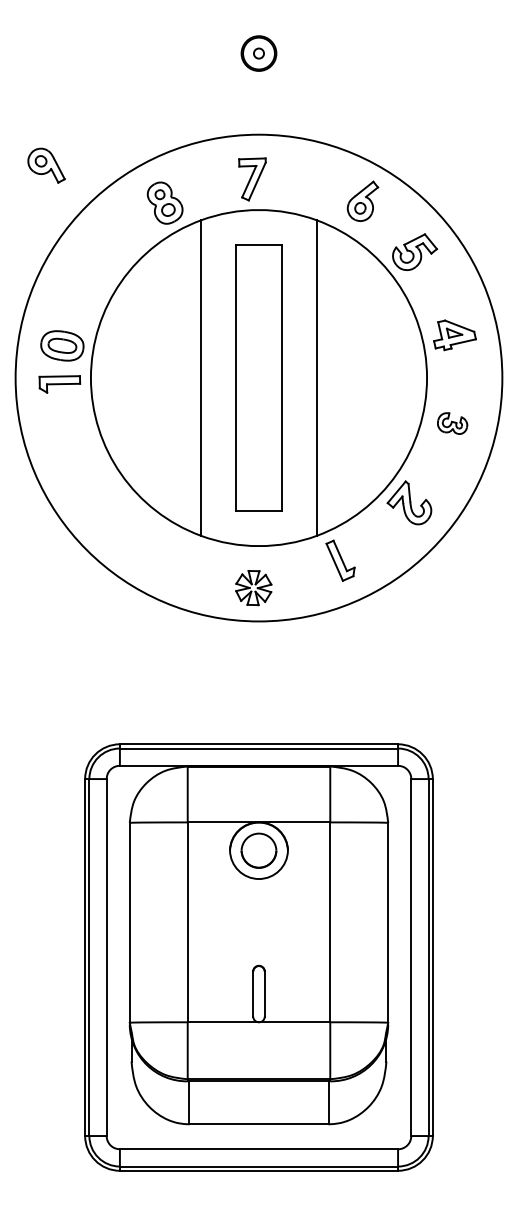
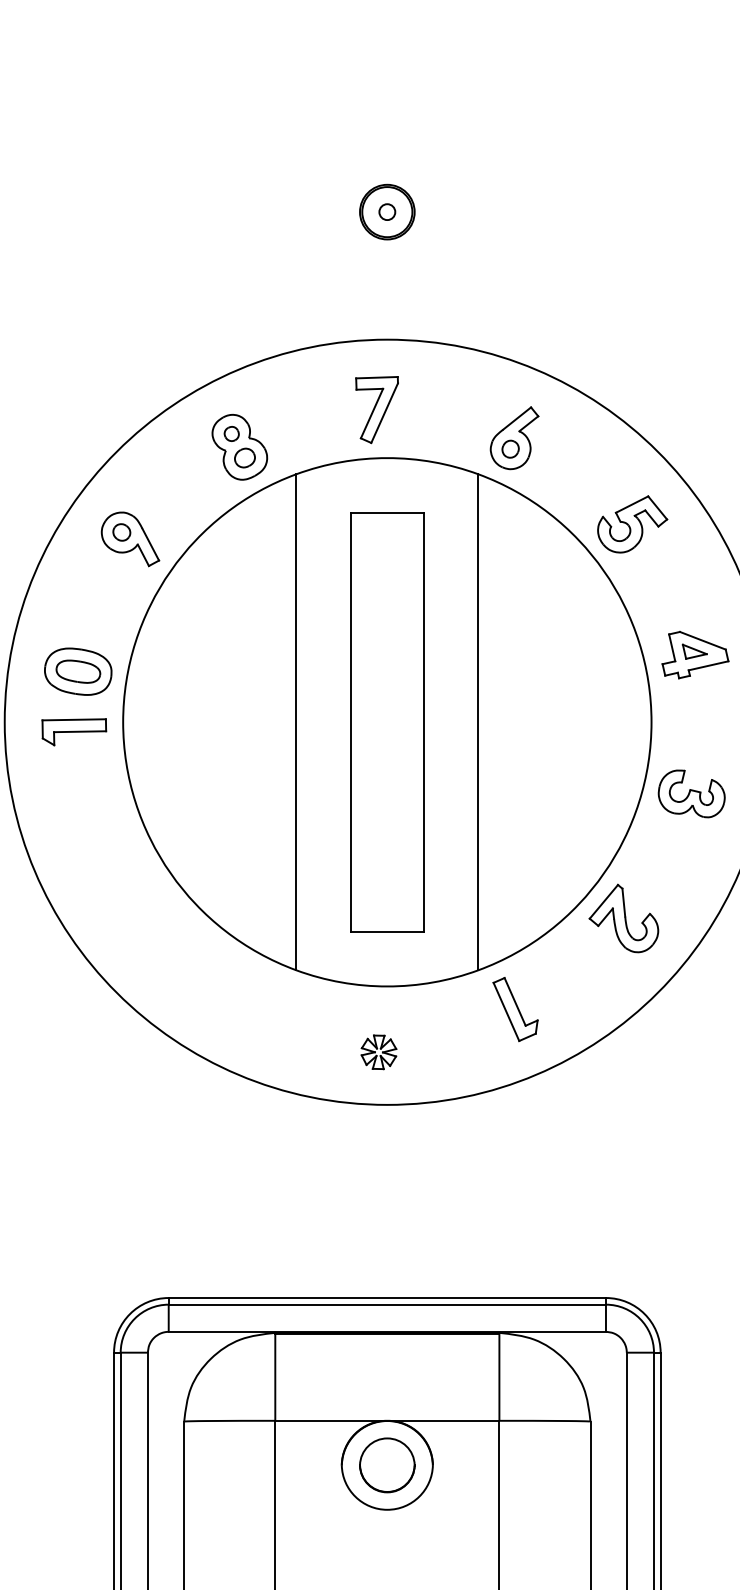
part: (46, 165) -> (130, 538), moved
part: (362, 200) -> (513, 436), moved
part: (452, 423) -> (691, 793), size x1.43
part: (253, 587) -> (378, 1051), size x0.62

